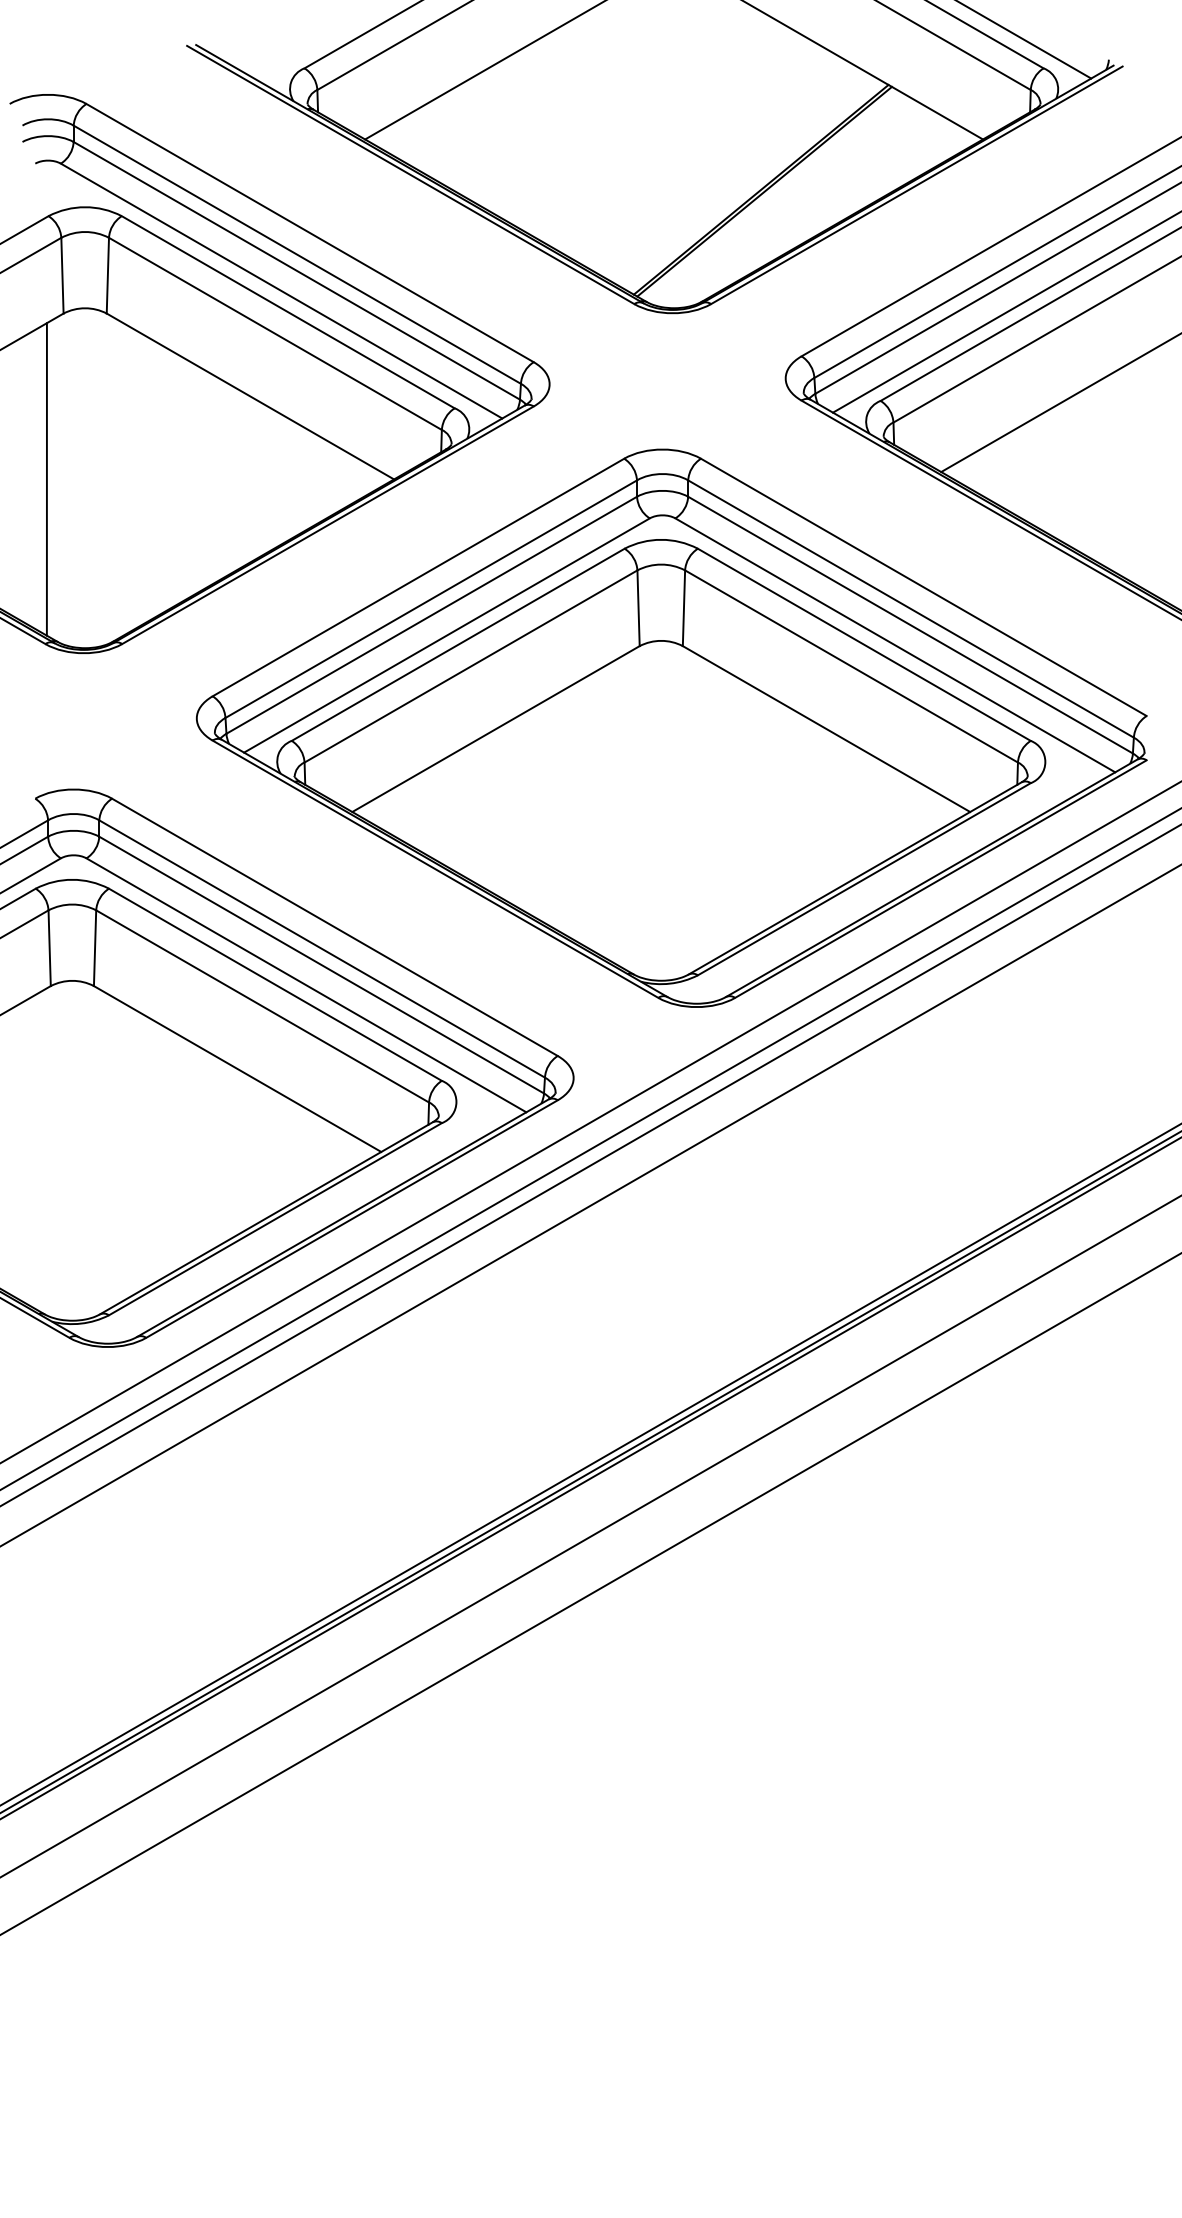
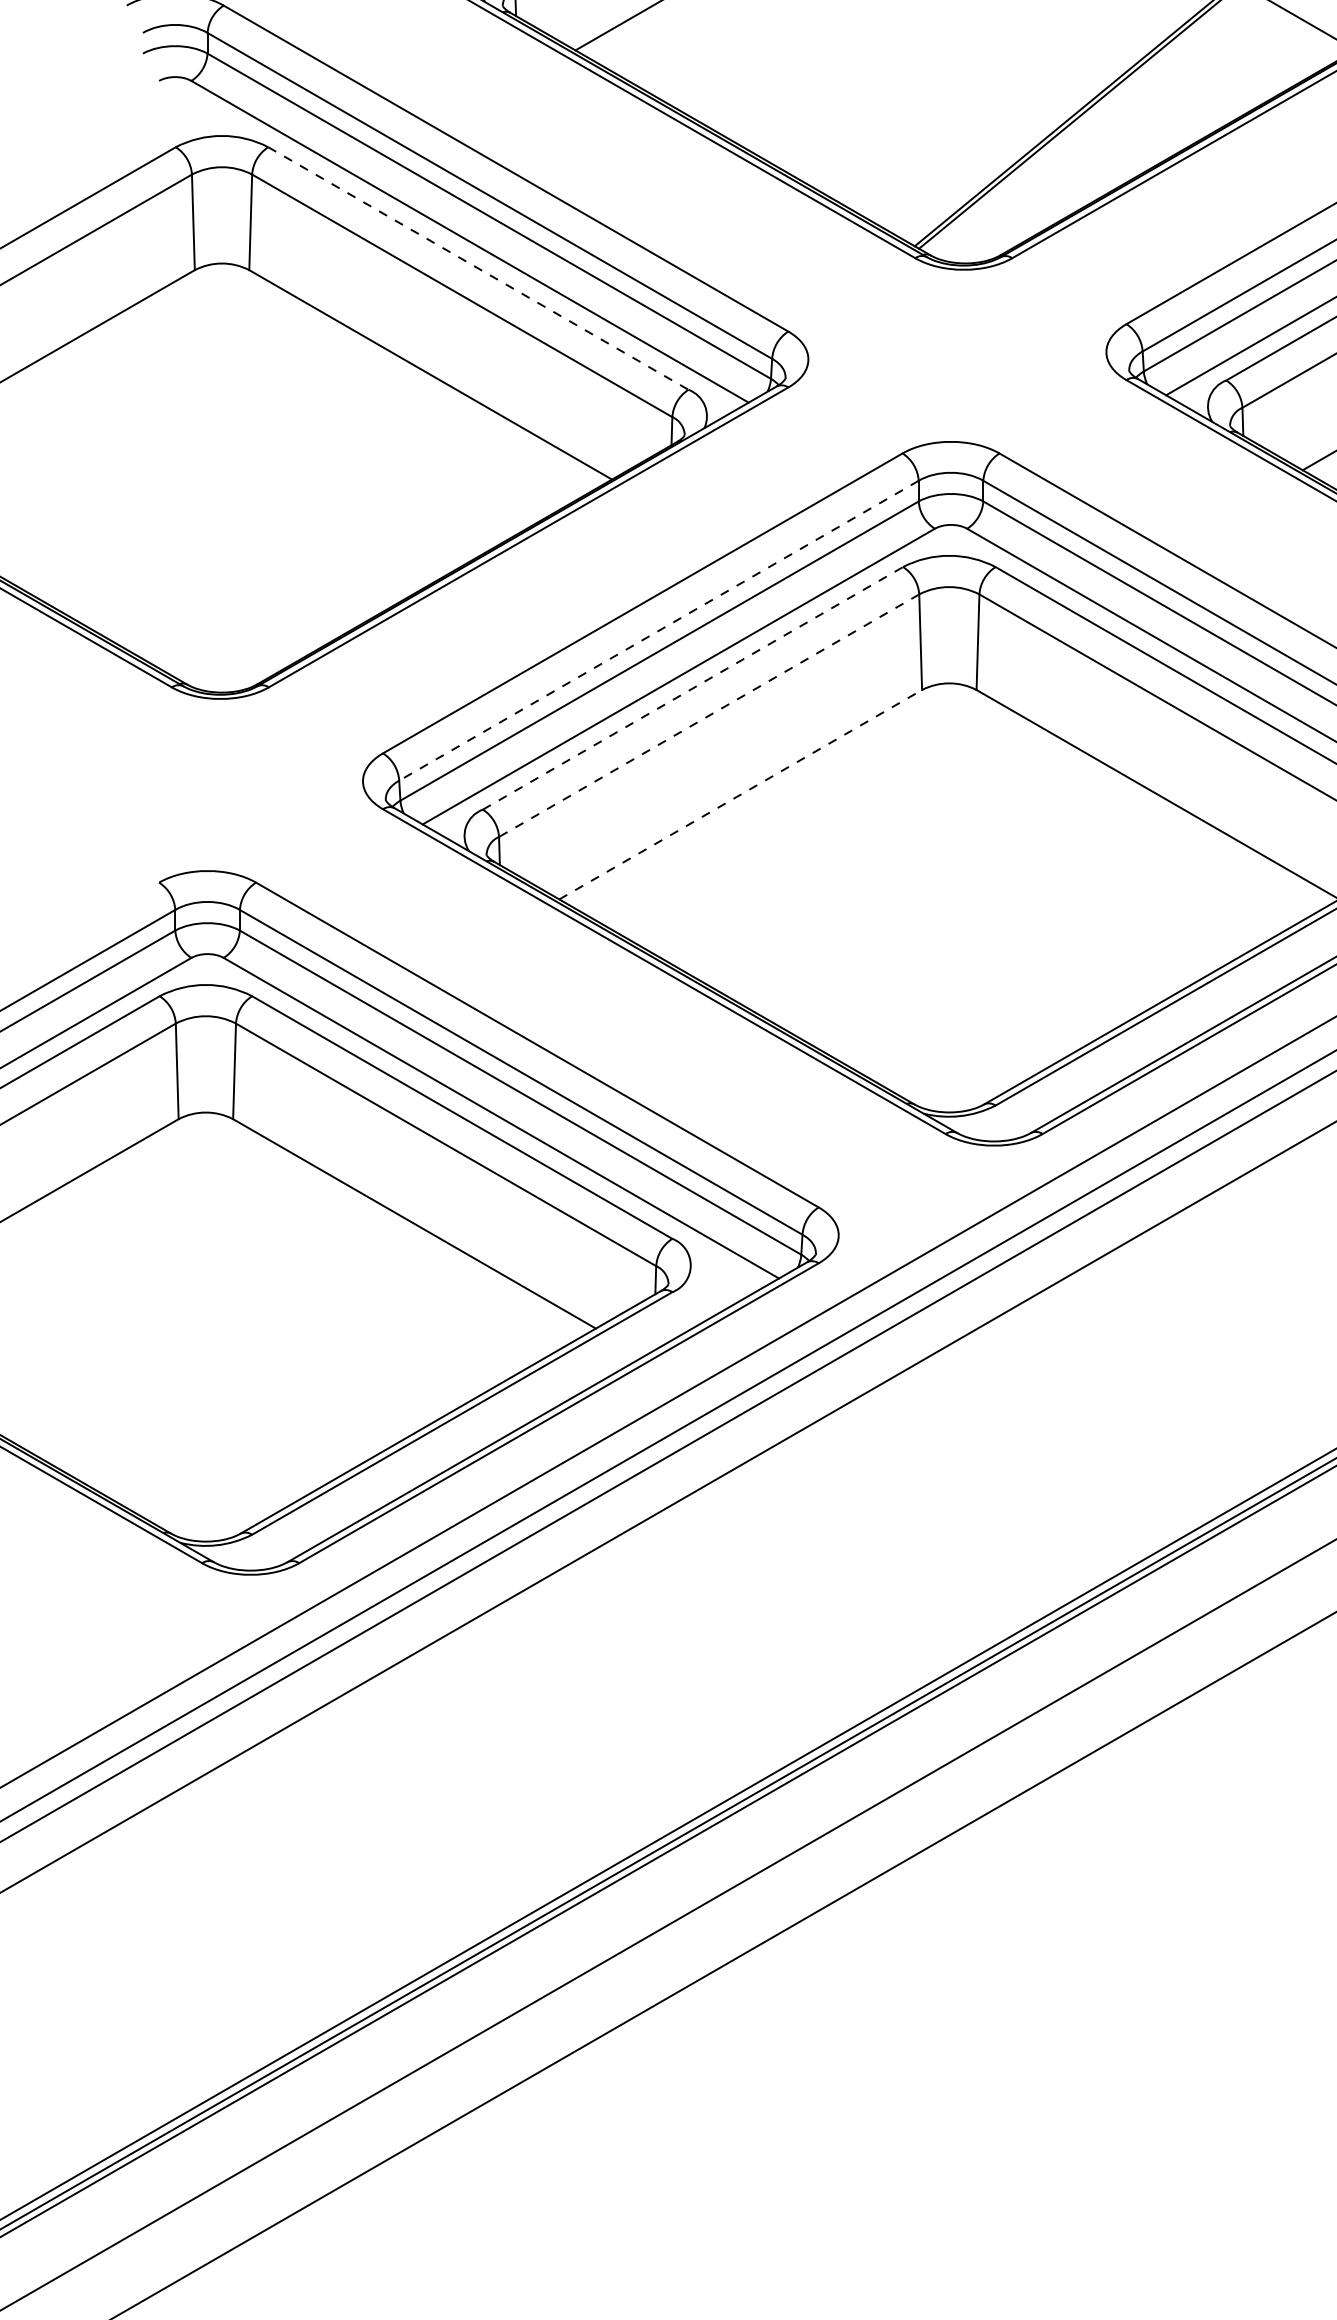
line: (288, 312) -> (478, 268), solid -> dashed
line: (46, 479) -> (173, 479), removed
line: (431, 599) -> (659, 631), solid -> dashed
line: (458, 644) -> (693, 687), solid -> dashed
line: (470, 666) -> (708, 715), solid -> dashed
line: (496, 729) -> (741, 795), solid -> dashed

